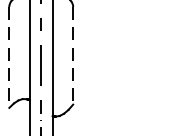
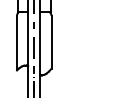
line: (73, 56) -> (51, 42), dashed -> solid
line: (10, 57) -> (17, 43), dashed -> solid

